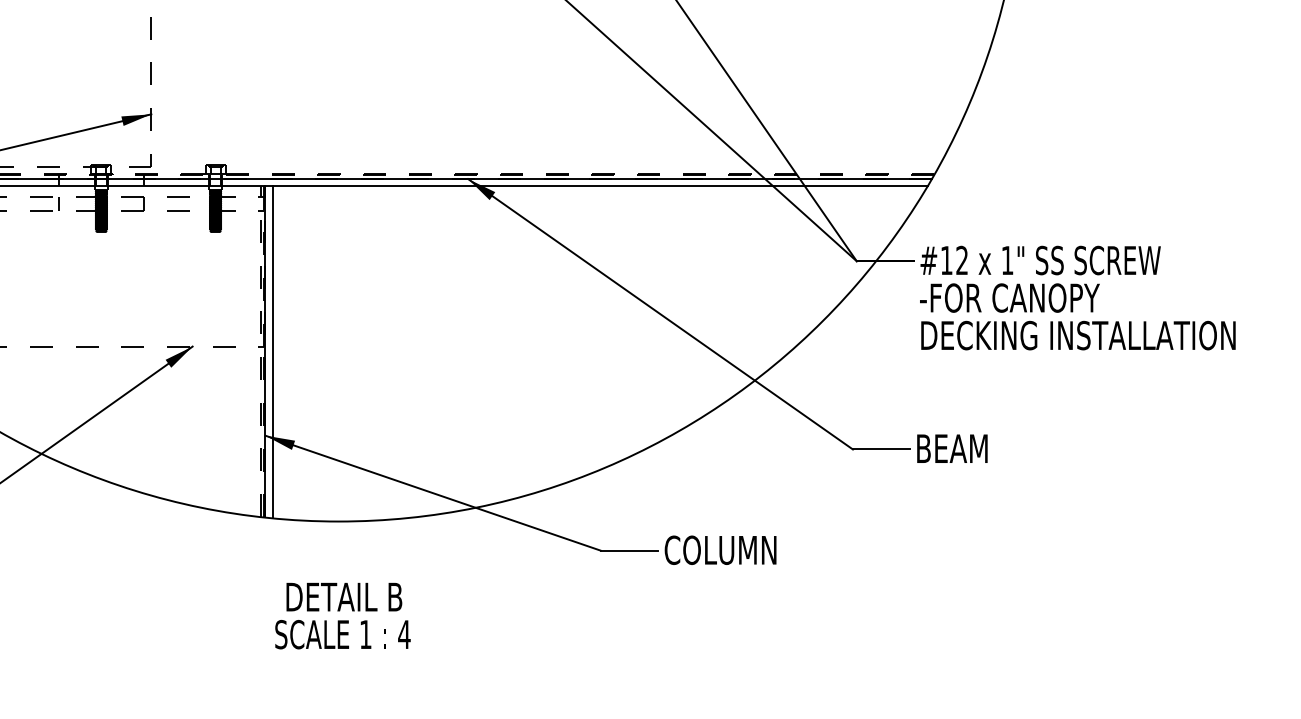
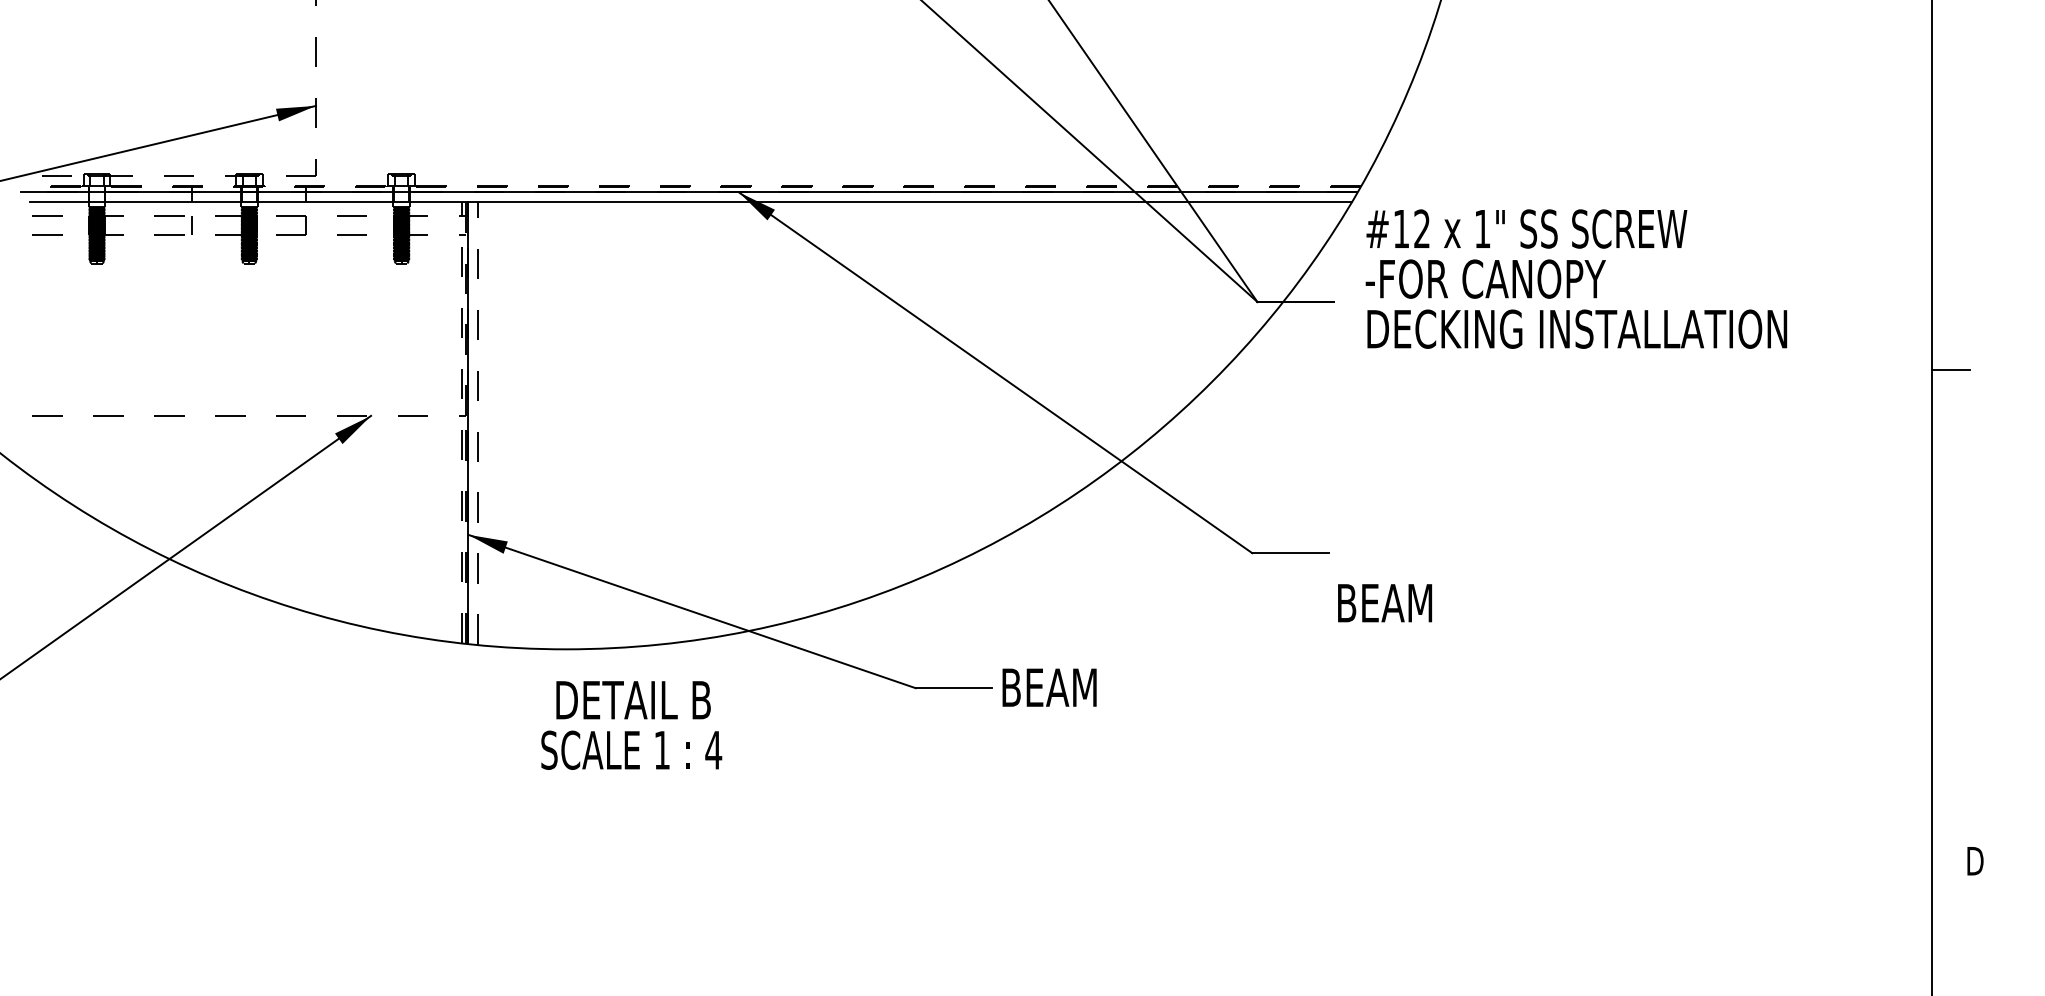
text: (1077, 297) -> (1576, 278), moved
line: (272, 351) -> (477, 422), solid -> dashed
text: (951, 448) -> (1384, 603), moved
text: (720, 550) -> (1075, 687), COLUMN -> BEAM
text: (342, 616) -> (631, 725), moved

